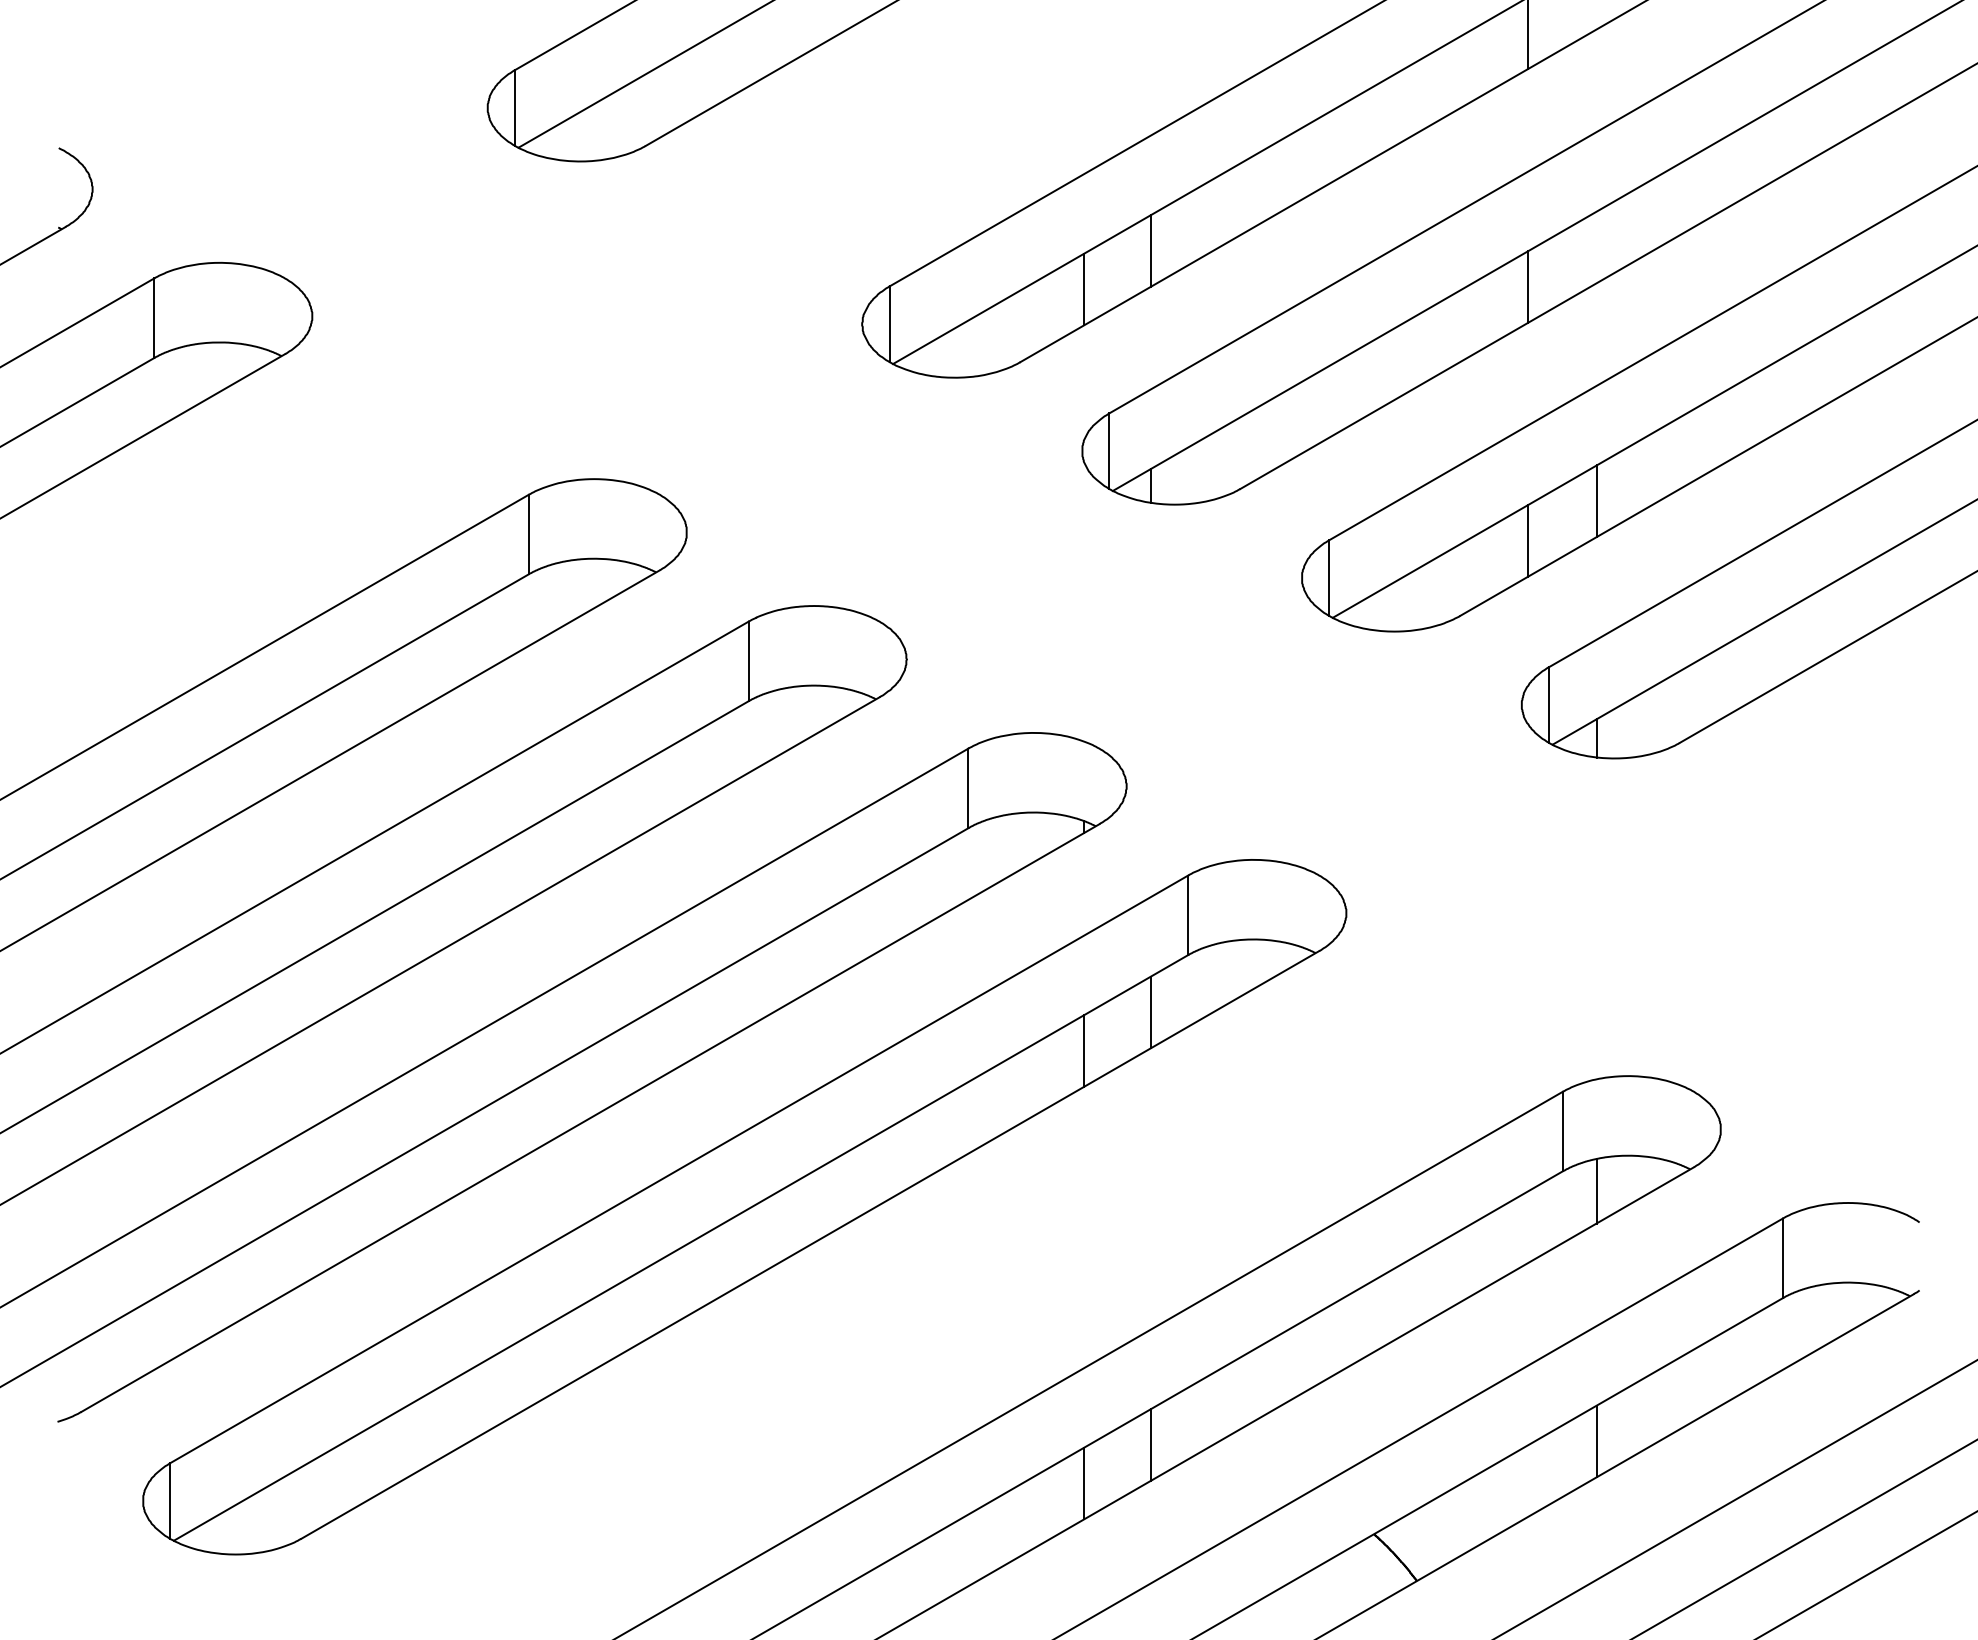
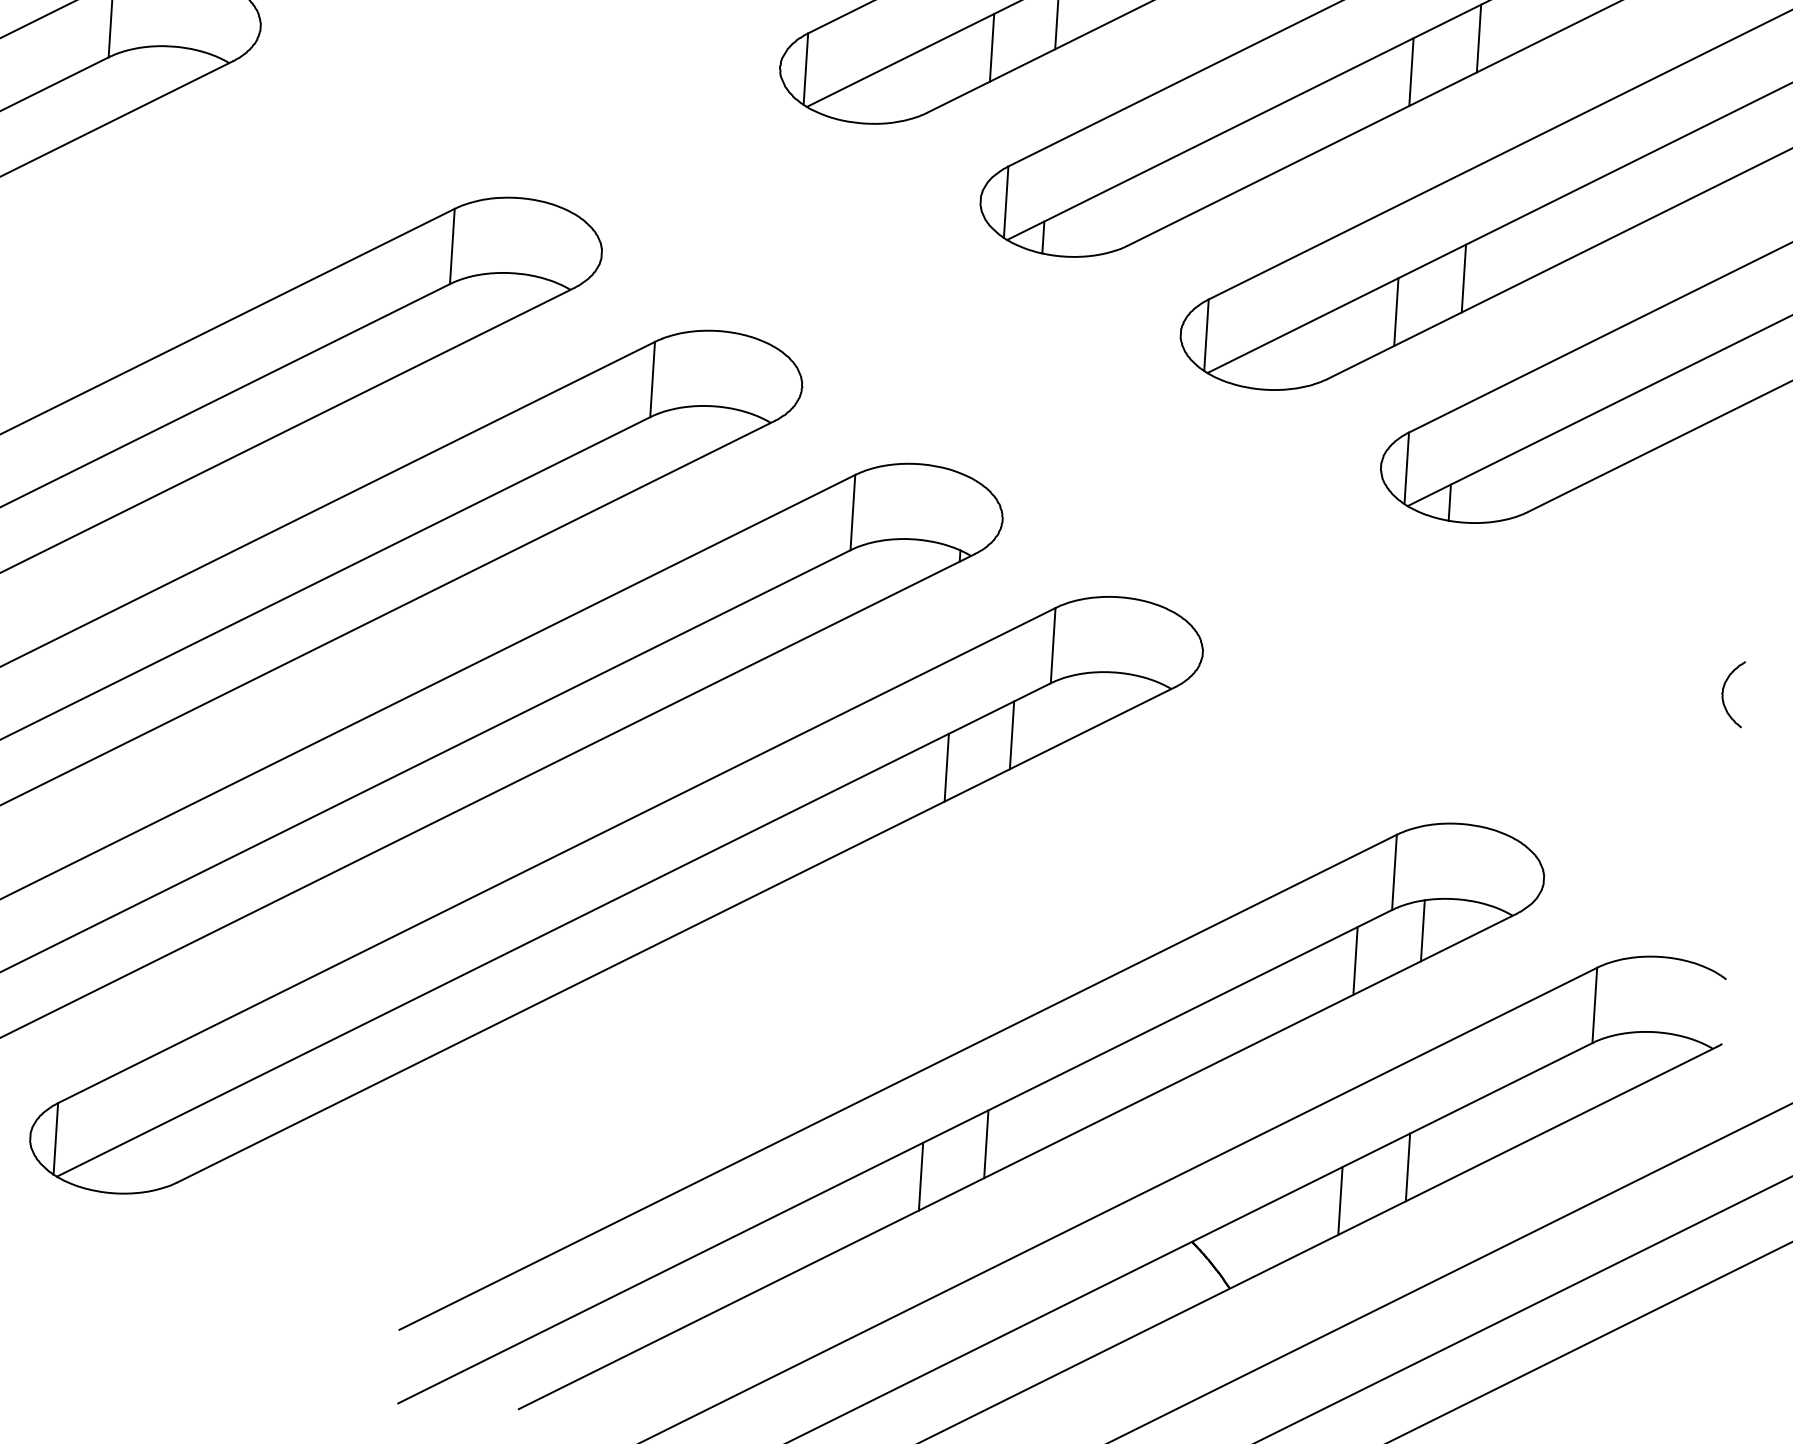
line: (1596, 247) -> (1478, 38), added
curve: (1897, 920) -> (1723, 692), added
line: (1527, 1227) -> (1355, 961), added
line: (1527, 1481) -> (1340, 1201), added

